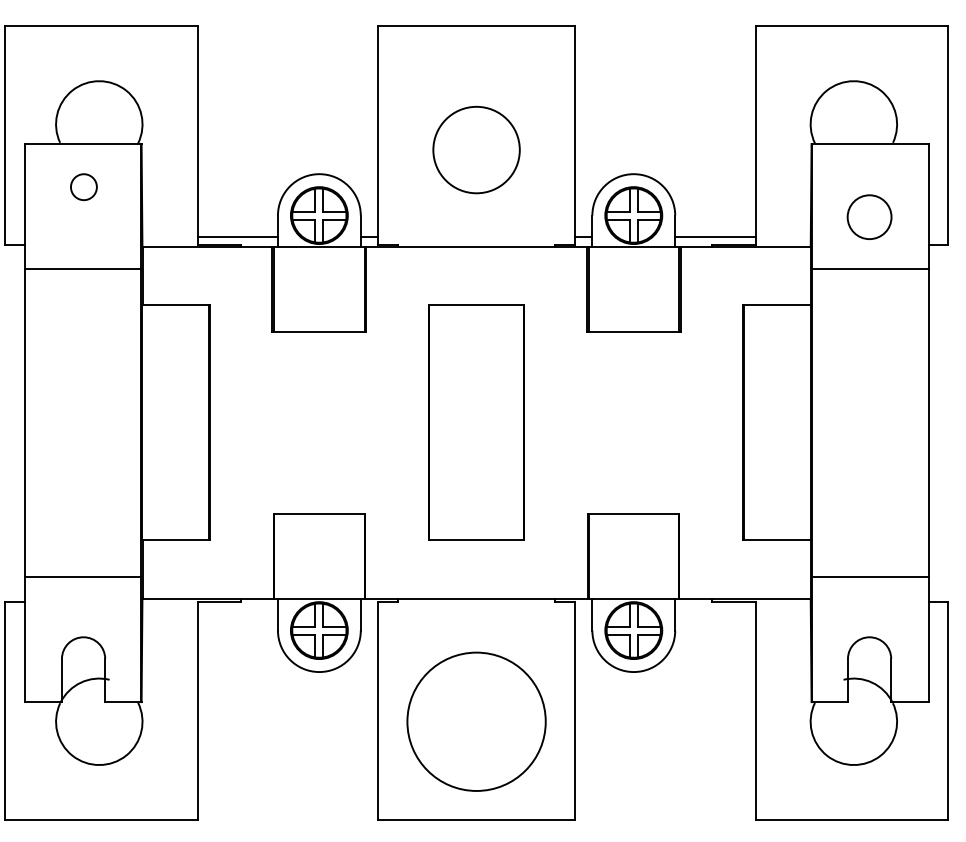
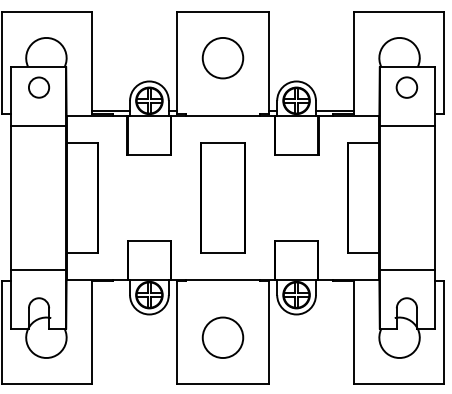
circle: (475, 150) -> (222, 58), moved
circle: (84, 187) -> (39, 87), size x1.67
circle: (868, 216) -> (406, 87), moved
circle: (475, 721) -> (222, 337), size x0.62

